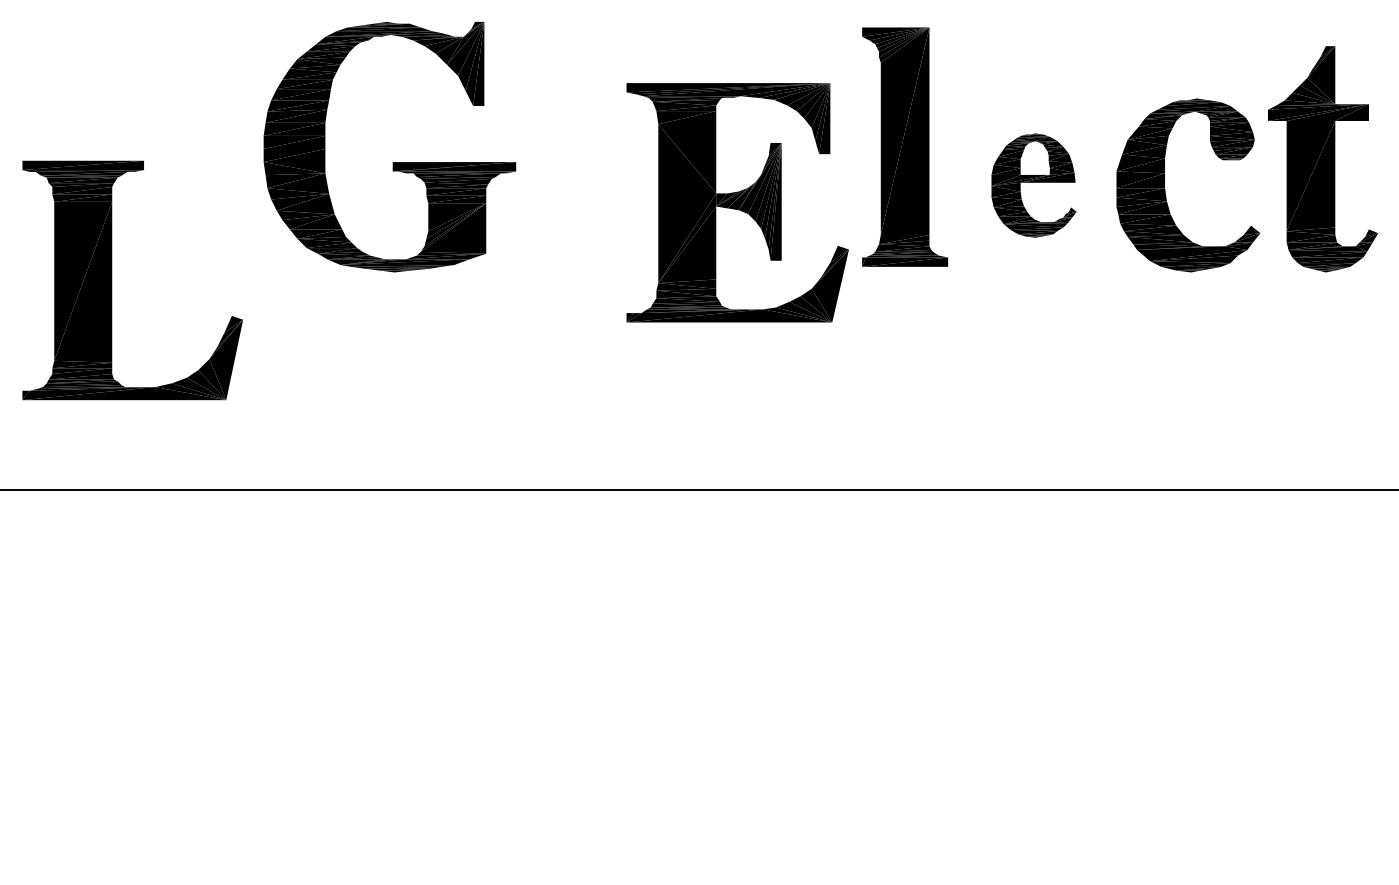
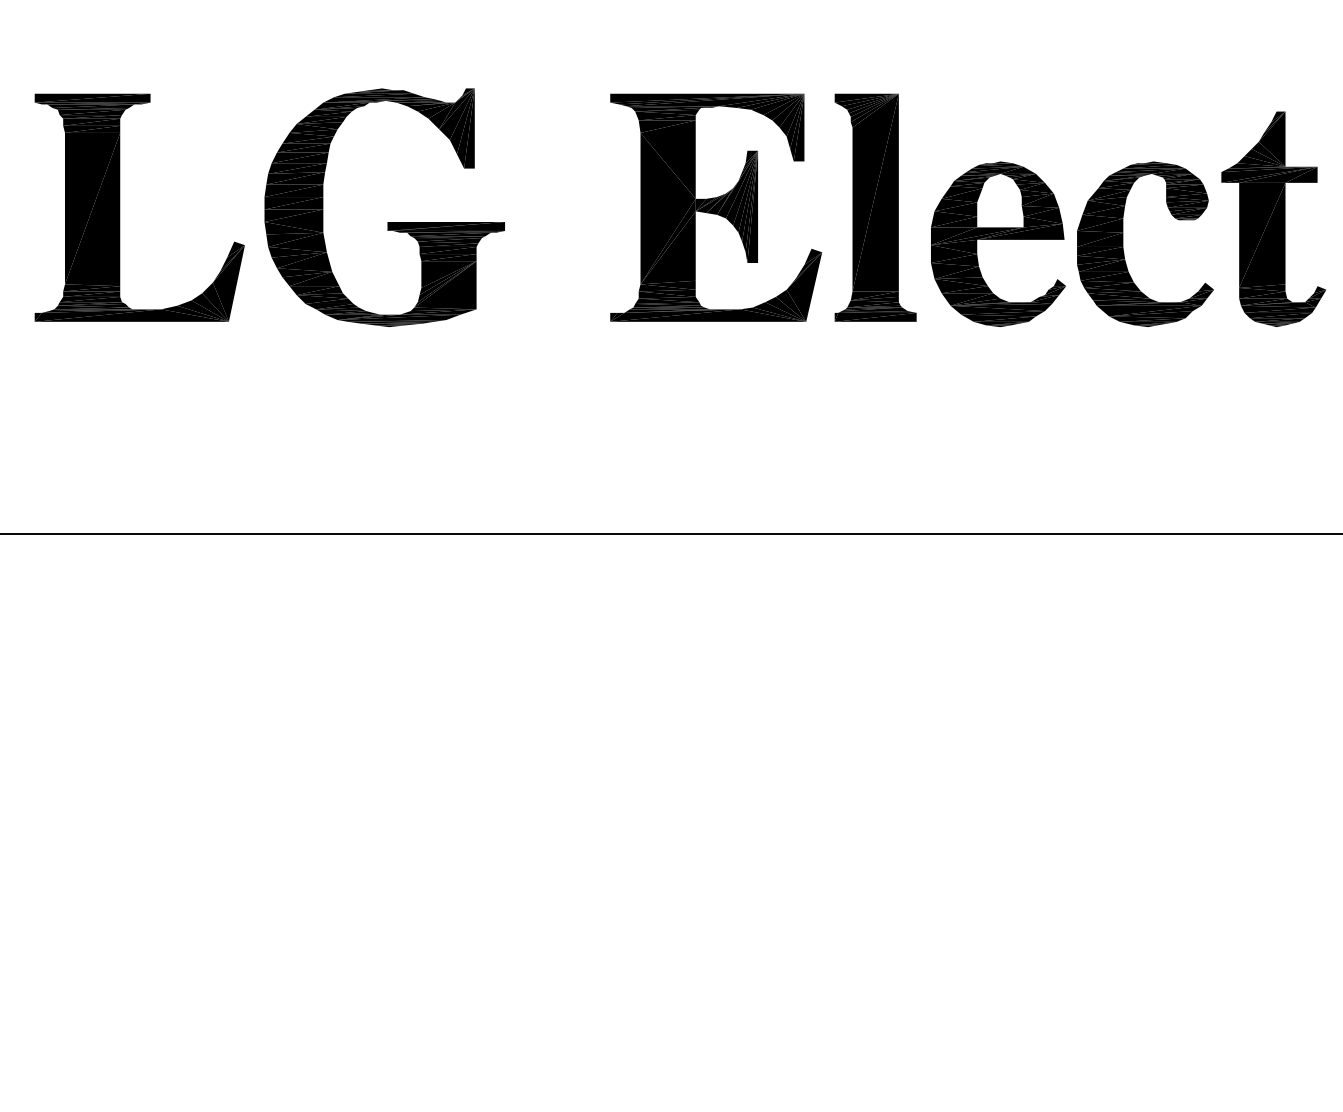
part: (1034, 185) -> (998, 244), size x1.67
part: (738, 202) -> (716, 207), moved
part: (112, 280) -> (120, 207), moved

